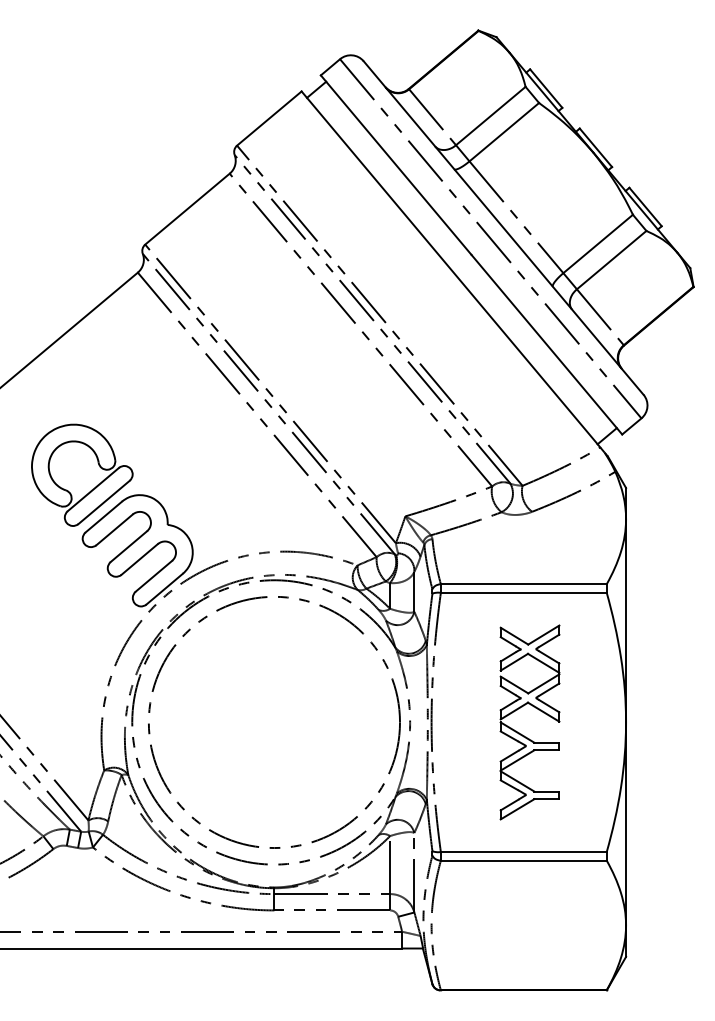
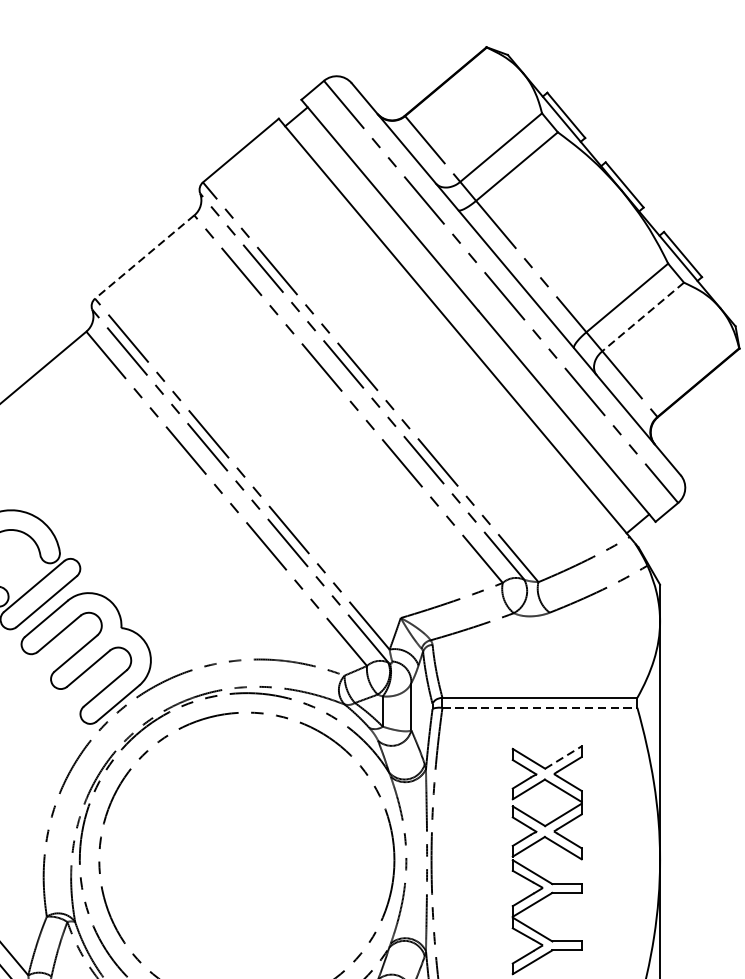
line: (187, 209) -> (144, 257), solid -> dashed
line: (611, 260) -> (642, 317), solid -> dashed
line: (523, 592) -> (539, 707), solid -> dashed
line: (544, 634) -> (564, 756), solid -> dashed

